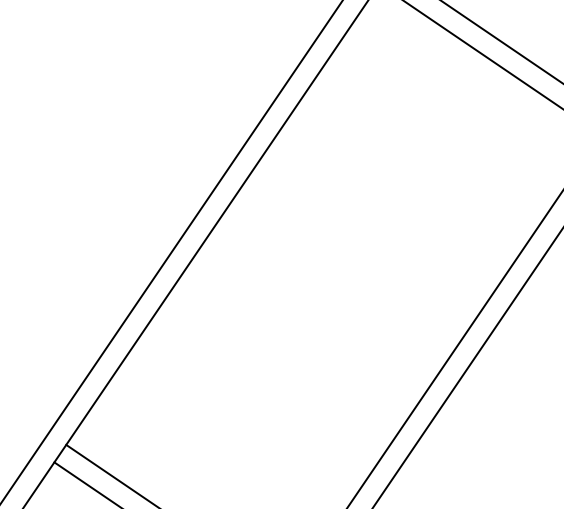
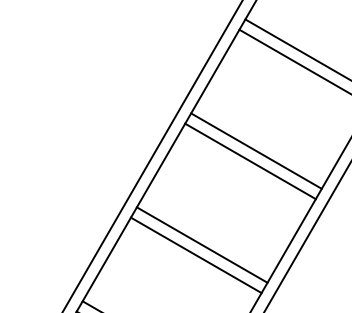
line: (393, 200) -> (256, 150), added
line: (381, 219) -> (250, 161), added
line: (284, 359) -> (201, 244), added
line: (272, 378) -> (195, 255), added

